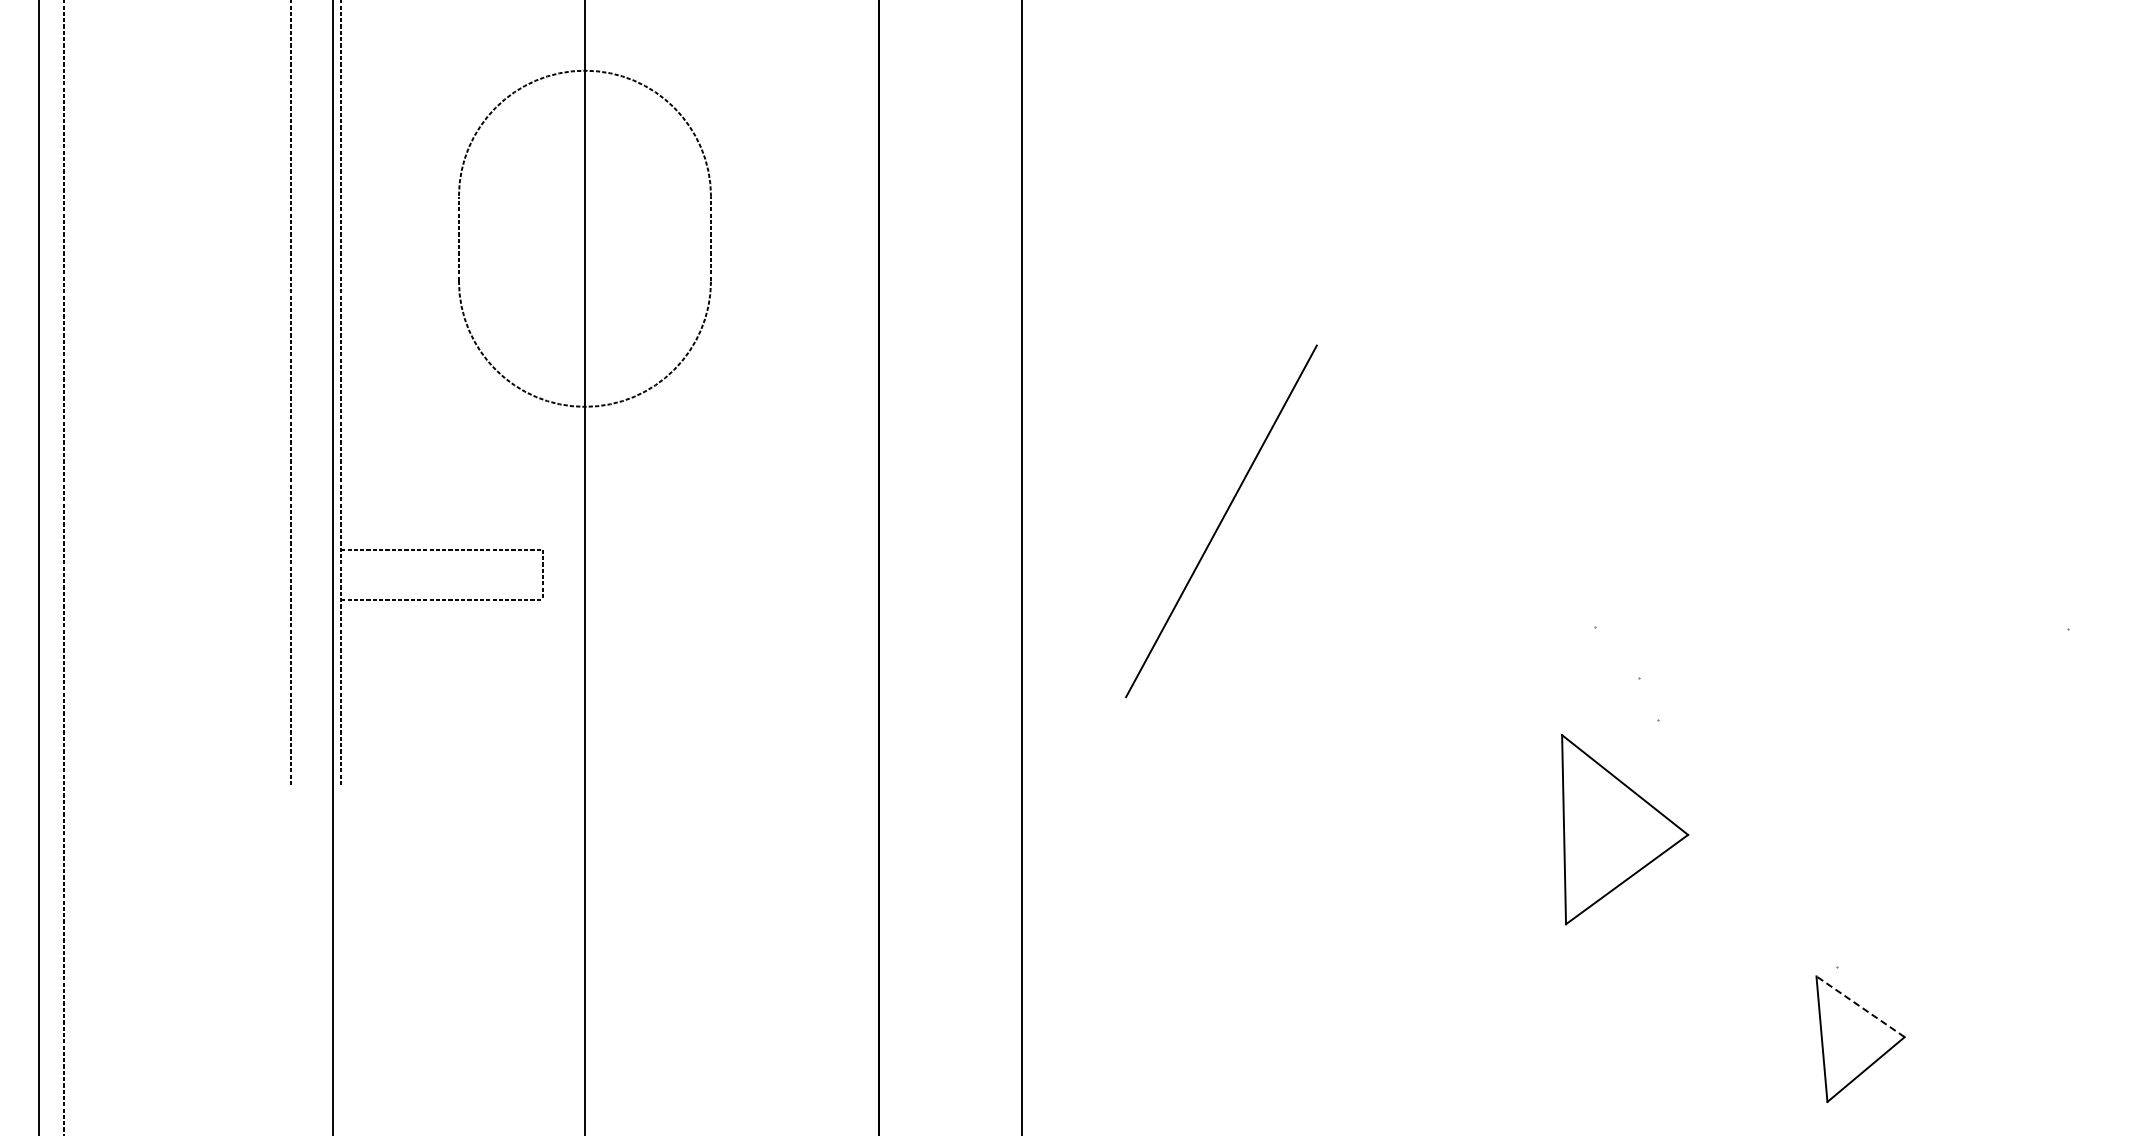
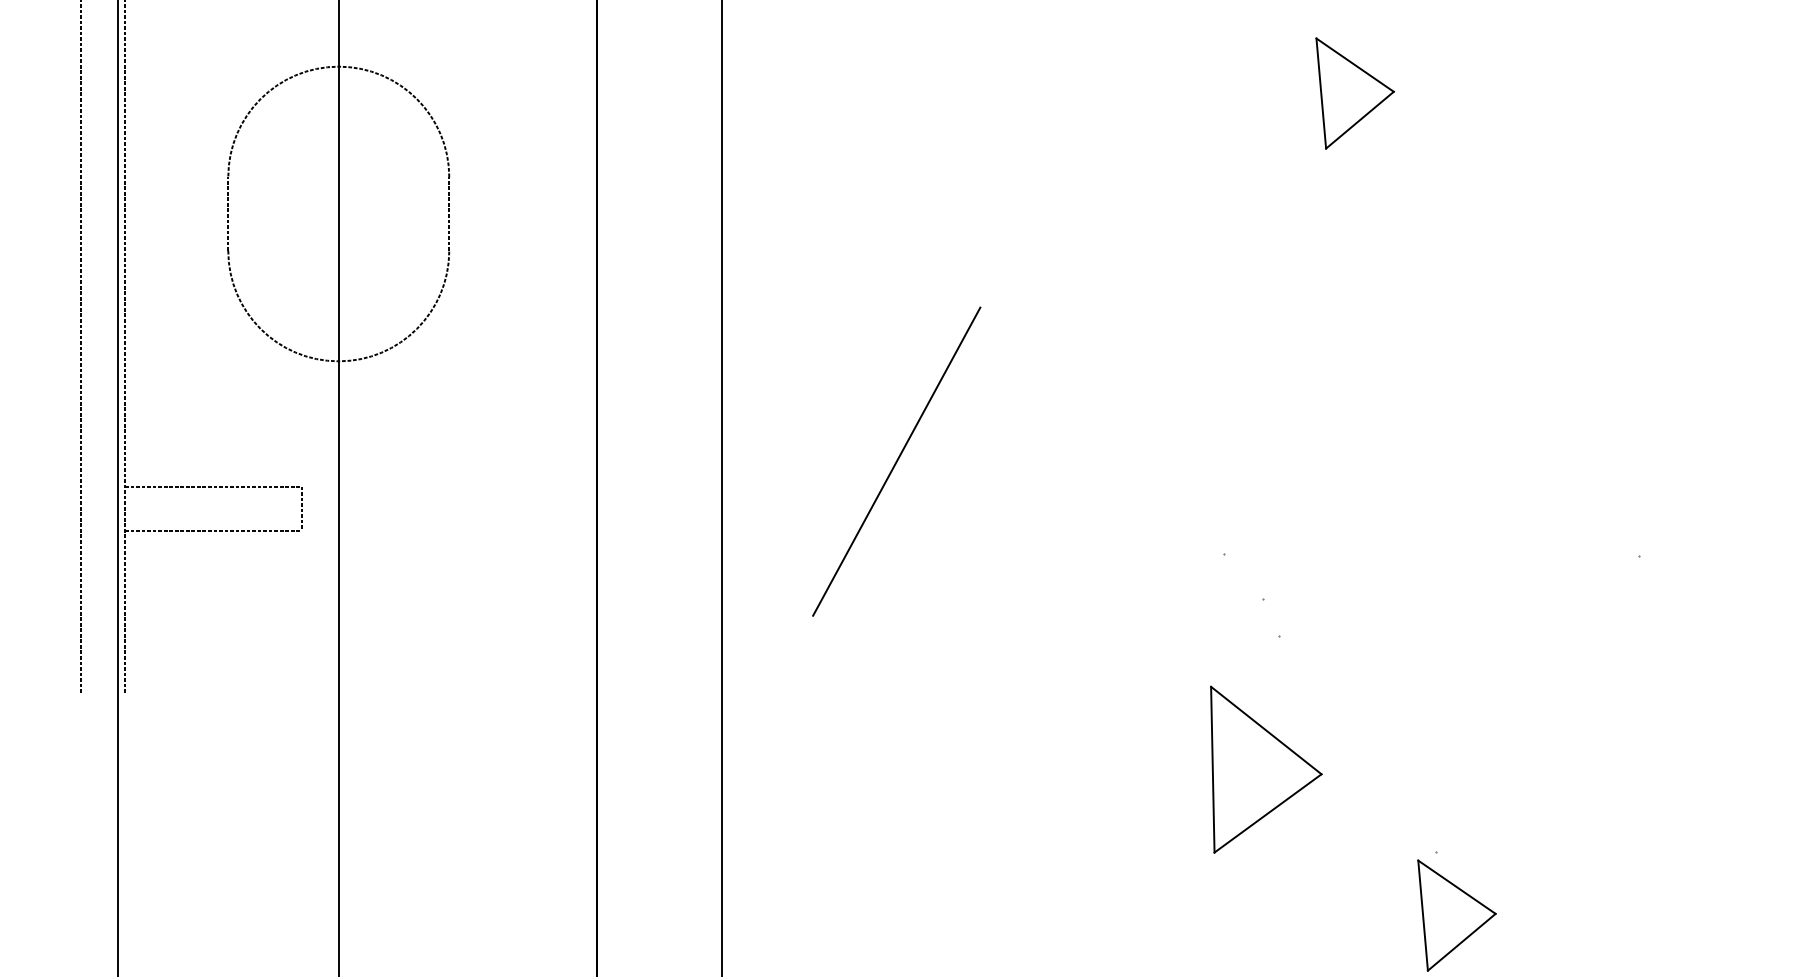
part: (1744, 101) -> (1355, 93), added
part: (1625, 829) -> (1266, 769), moved
line: (1860, 1006) -> (1456, 886), dashed -> solid

